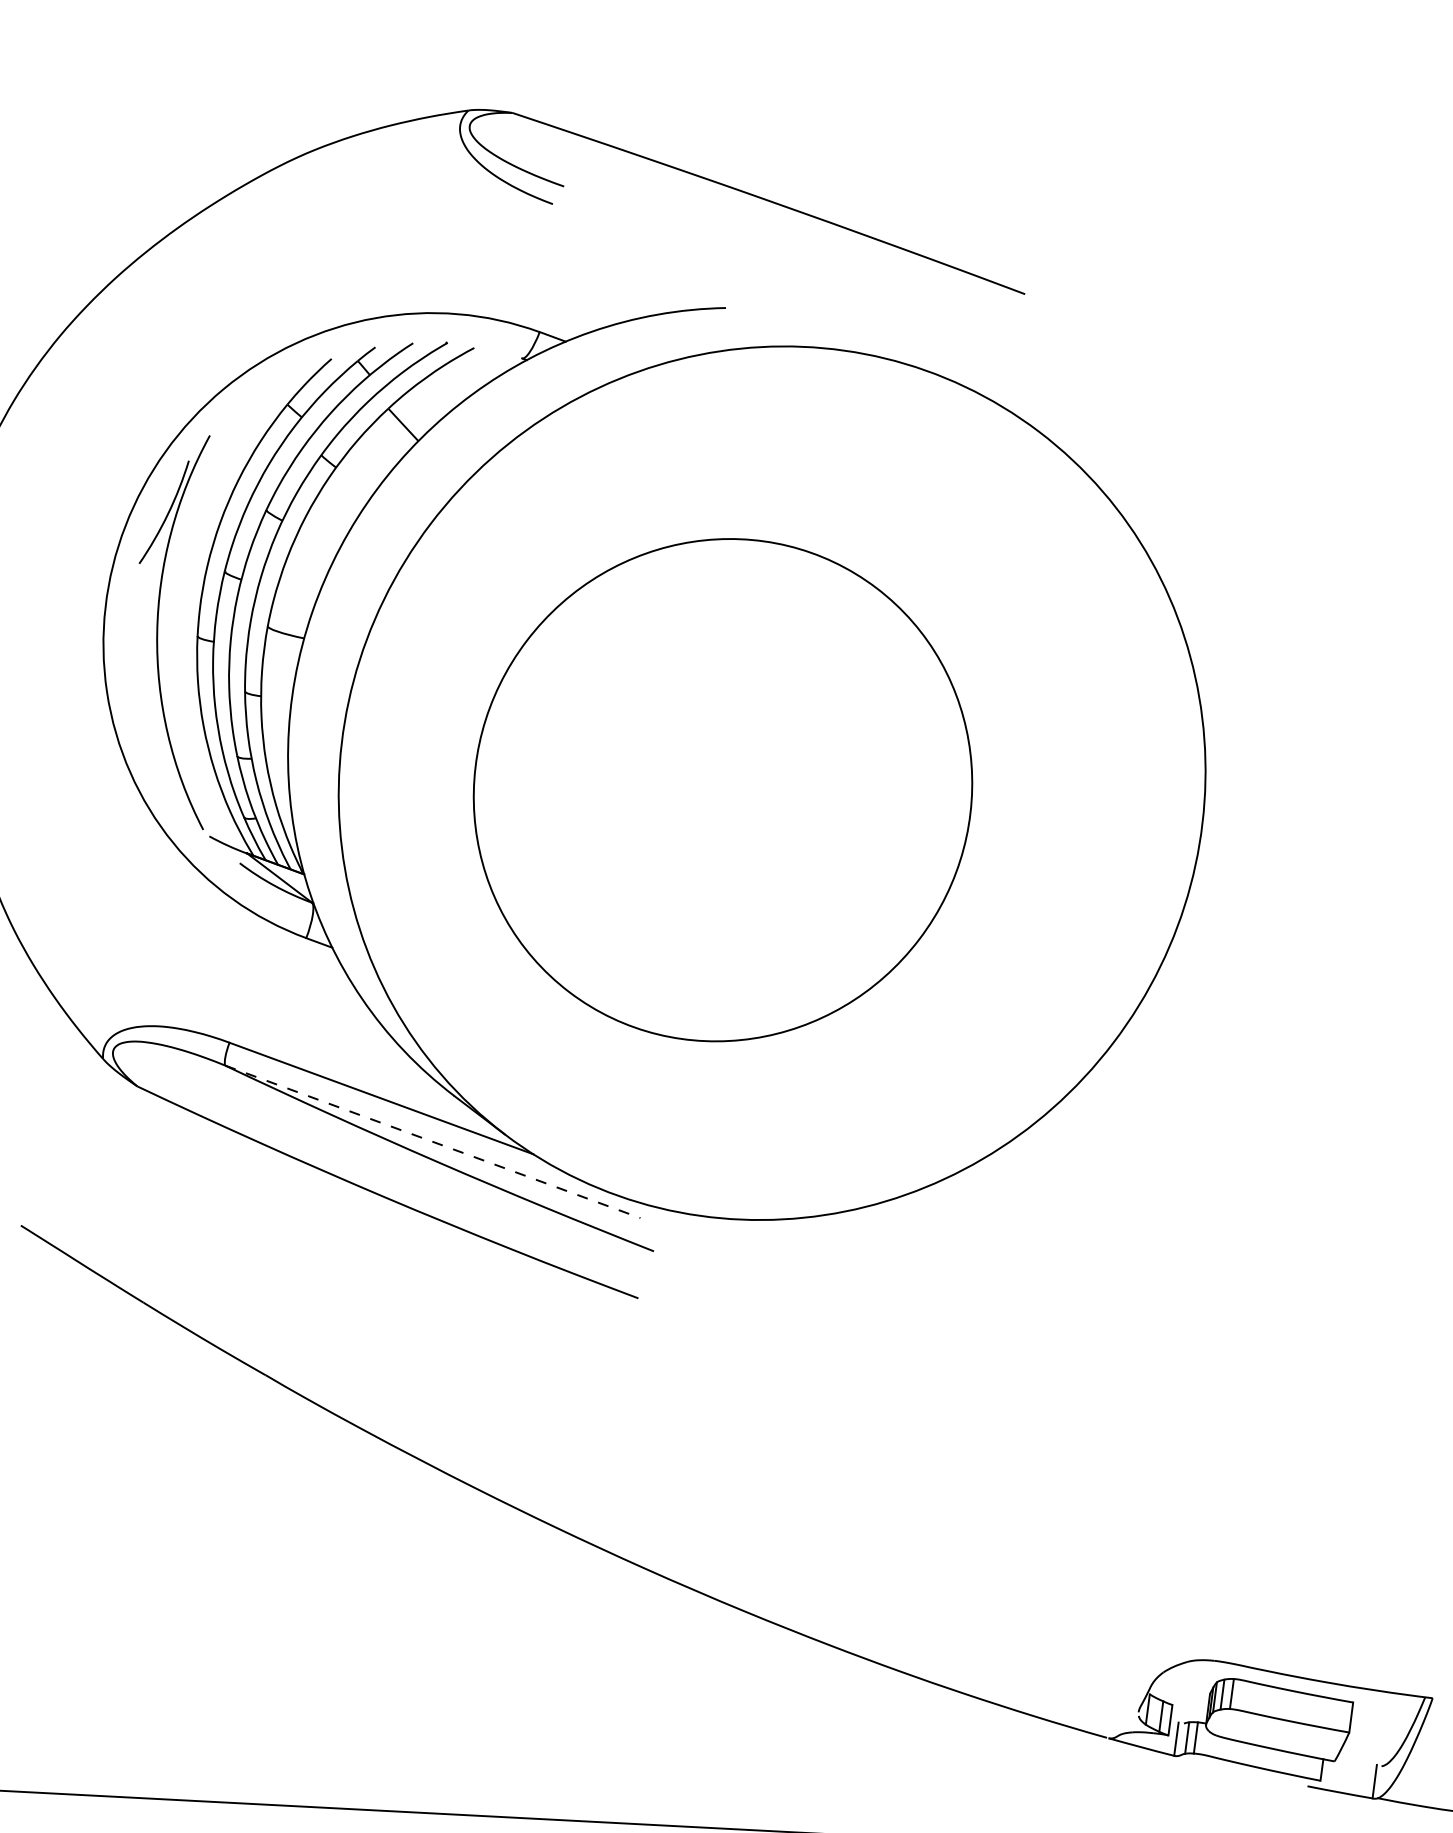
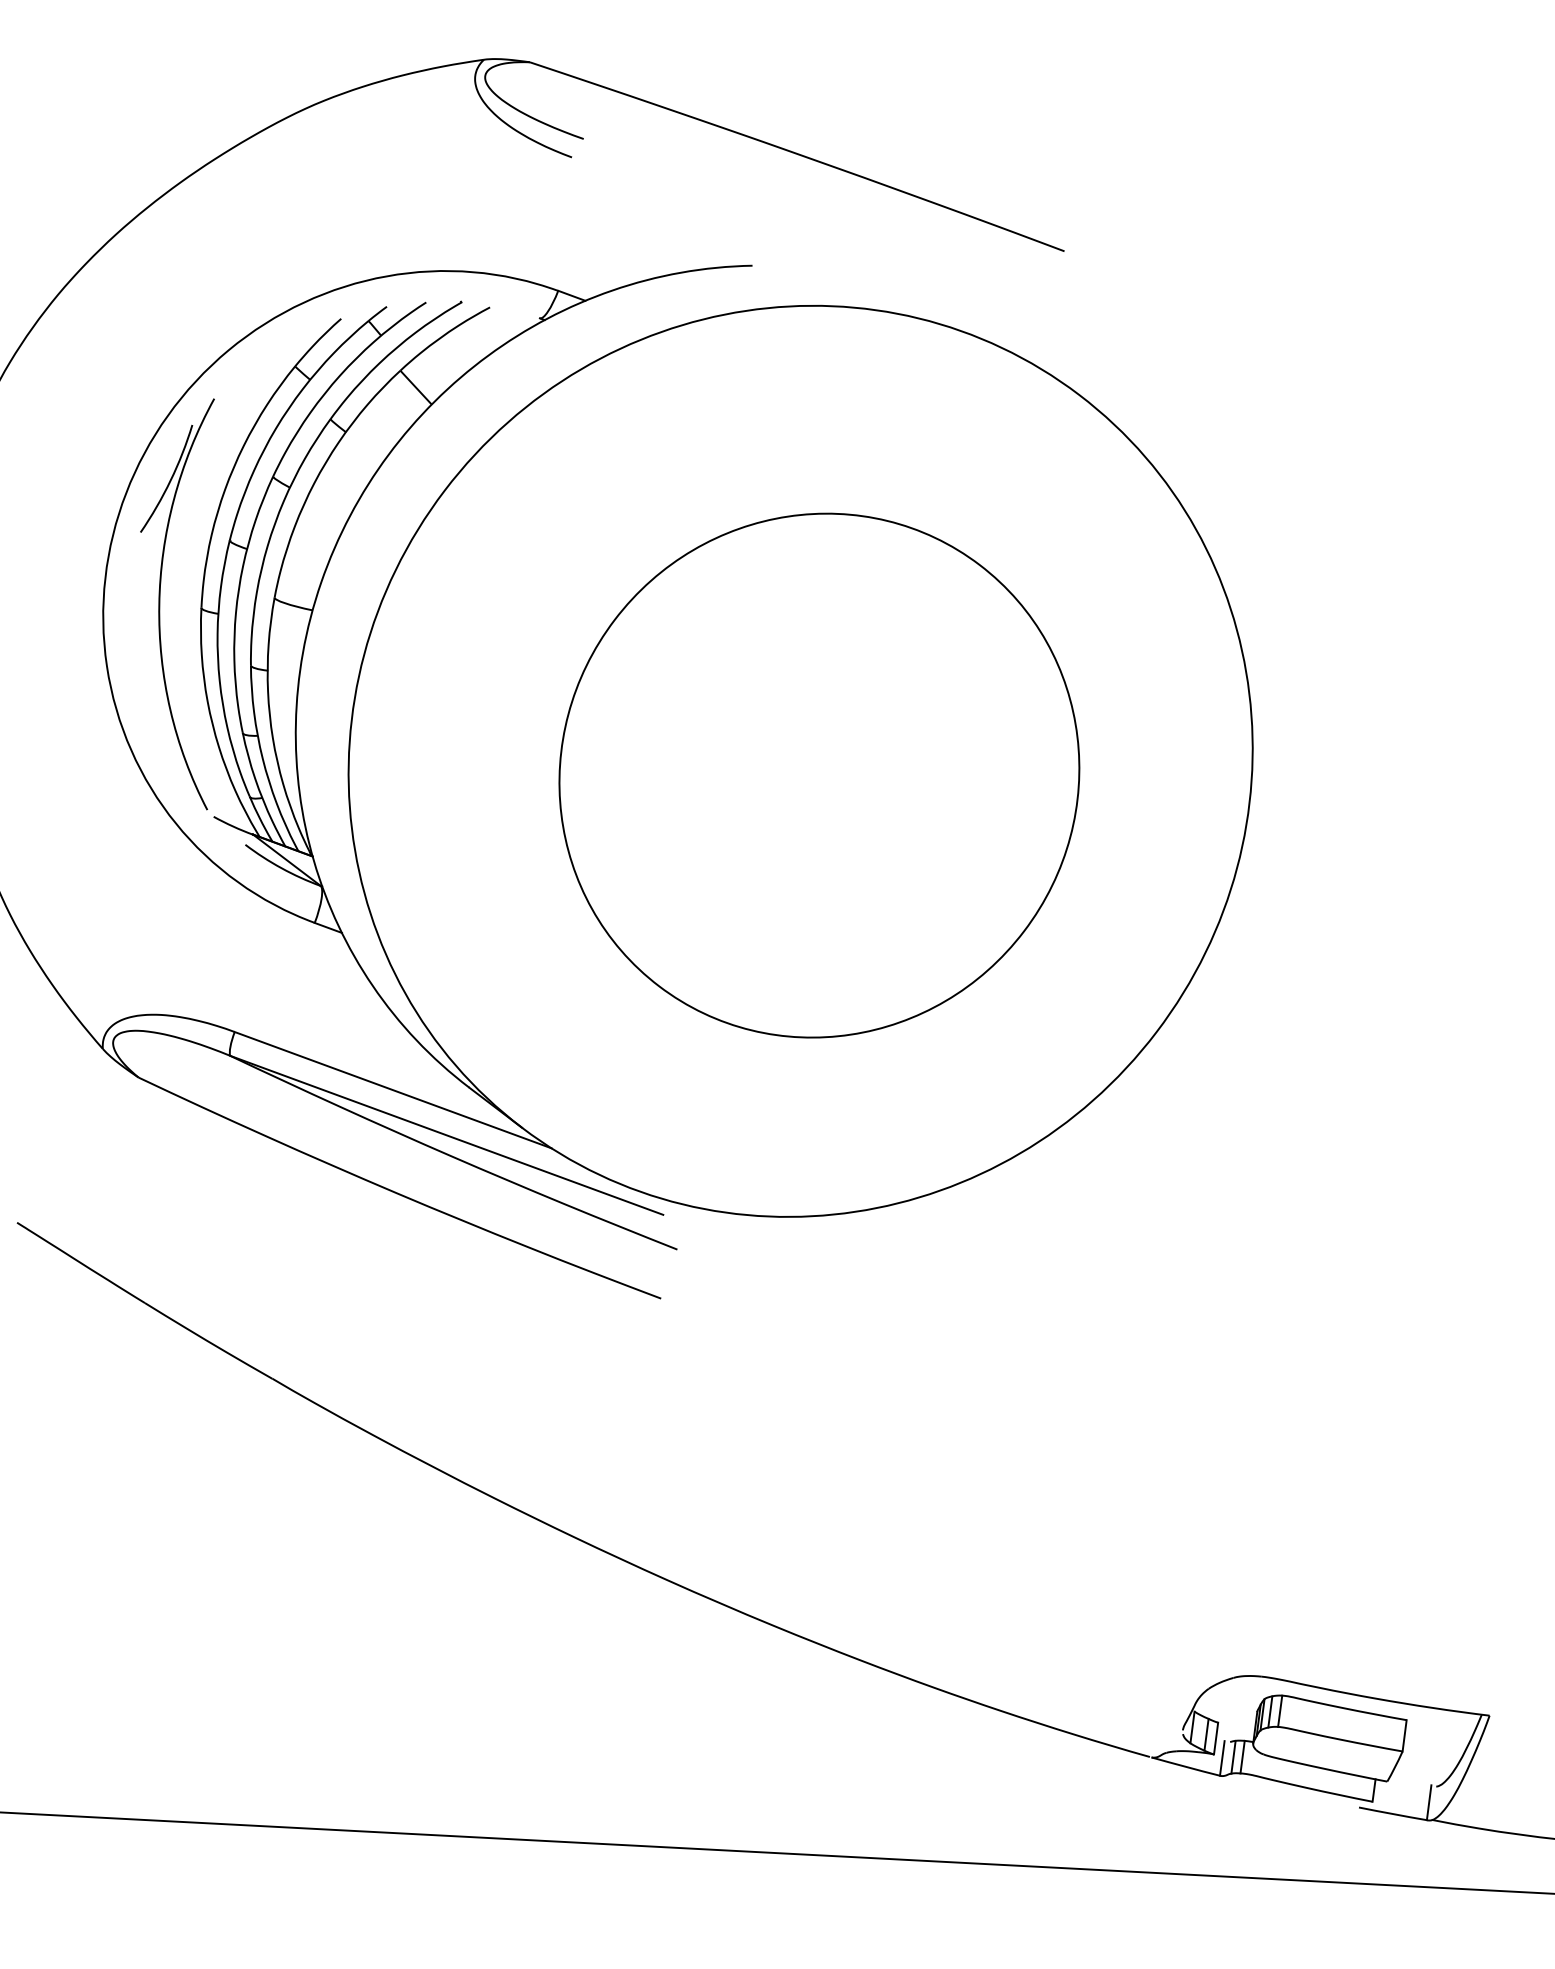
part: (723, 790) -> (819, 775), moved
line: (432, 1141) -> (446, 1135), dashed -> solid

